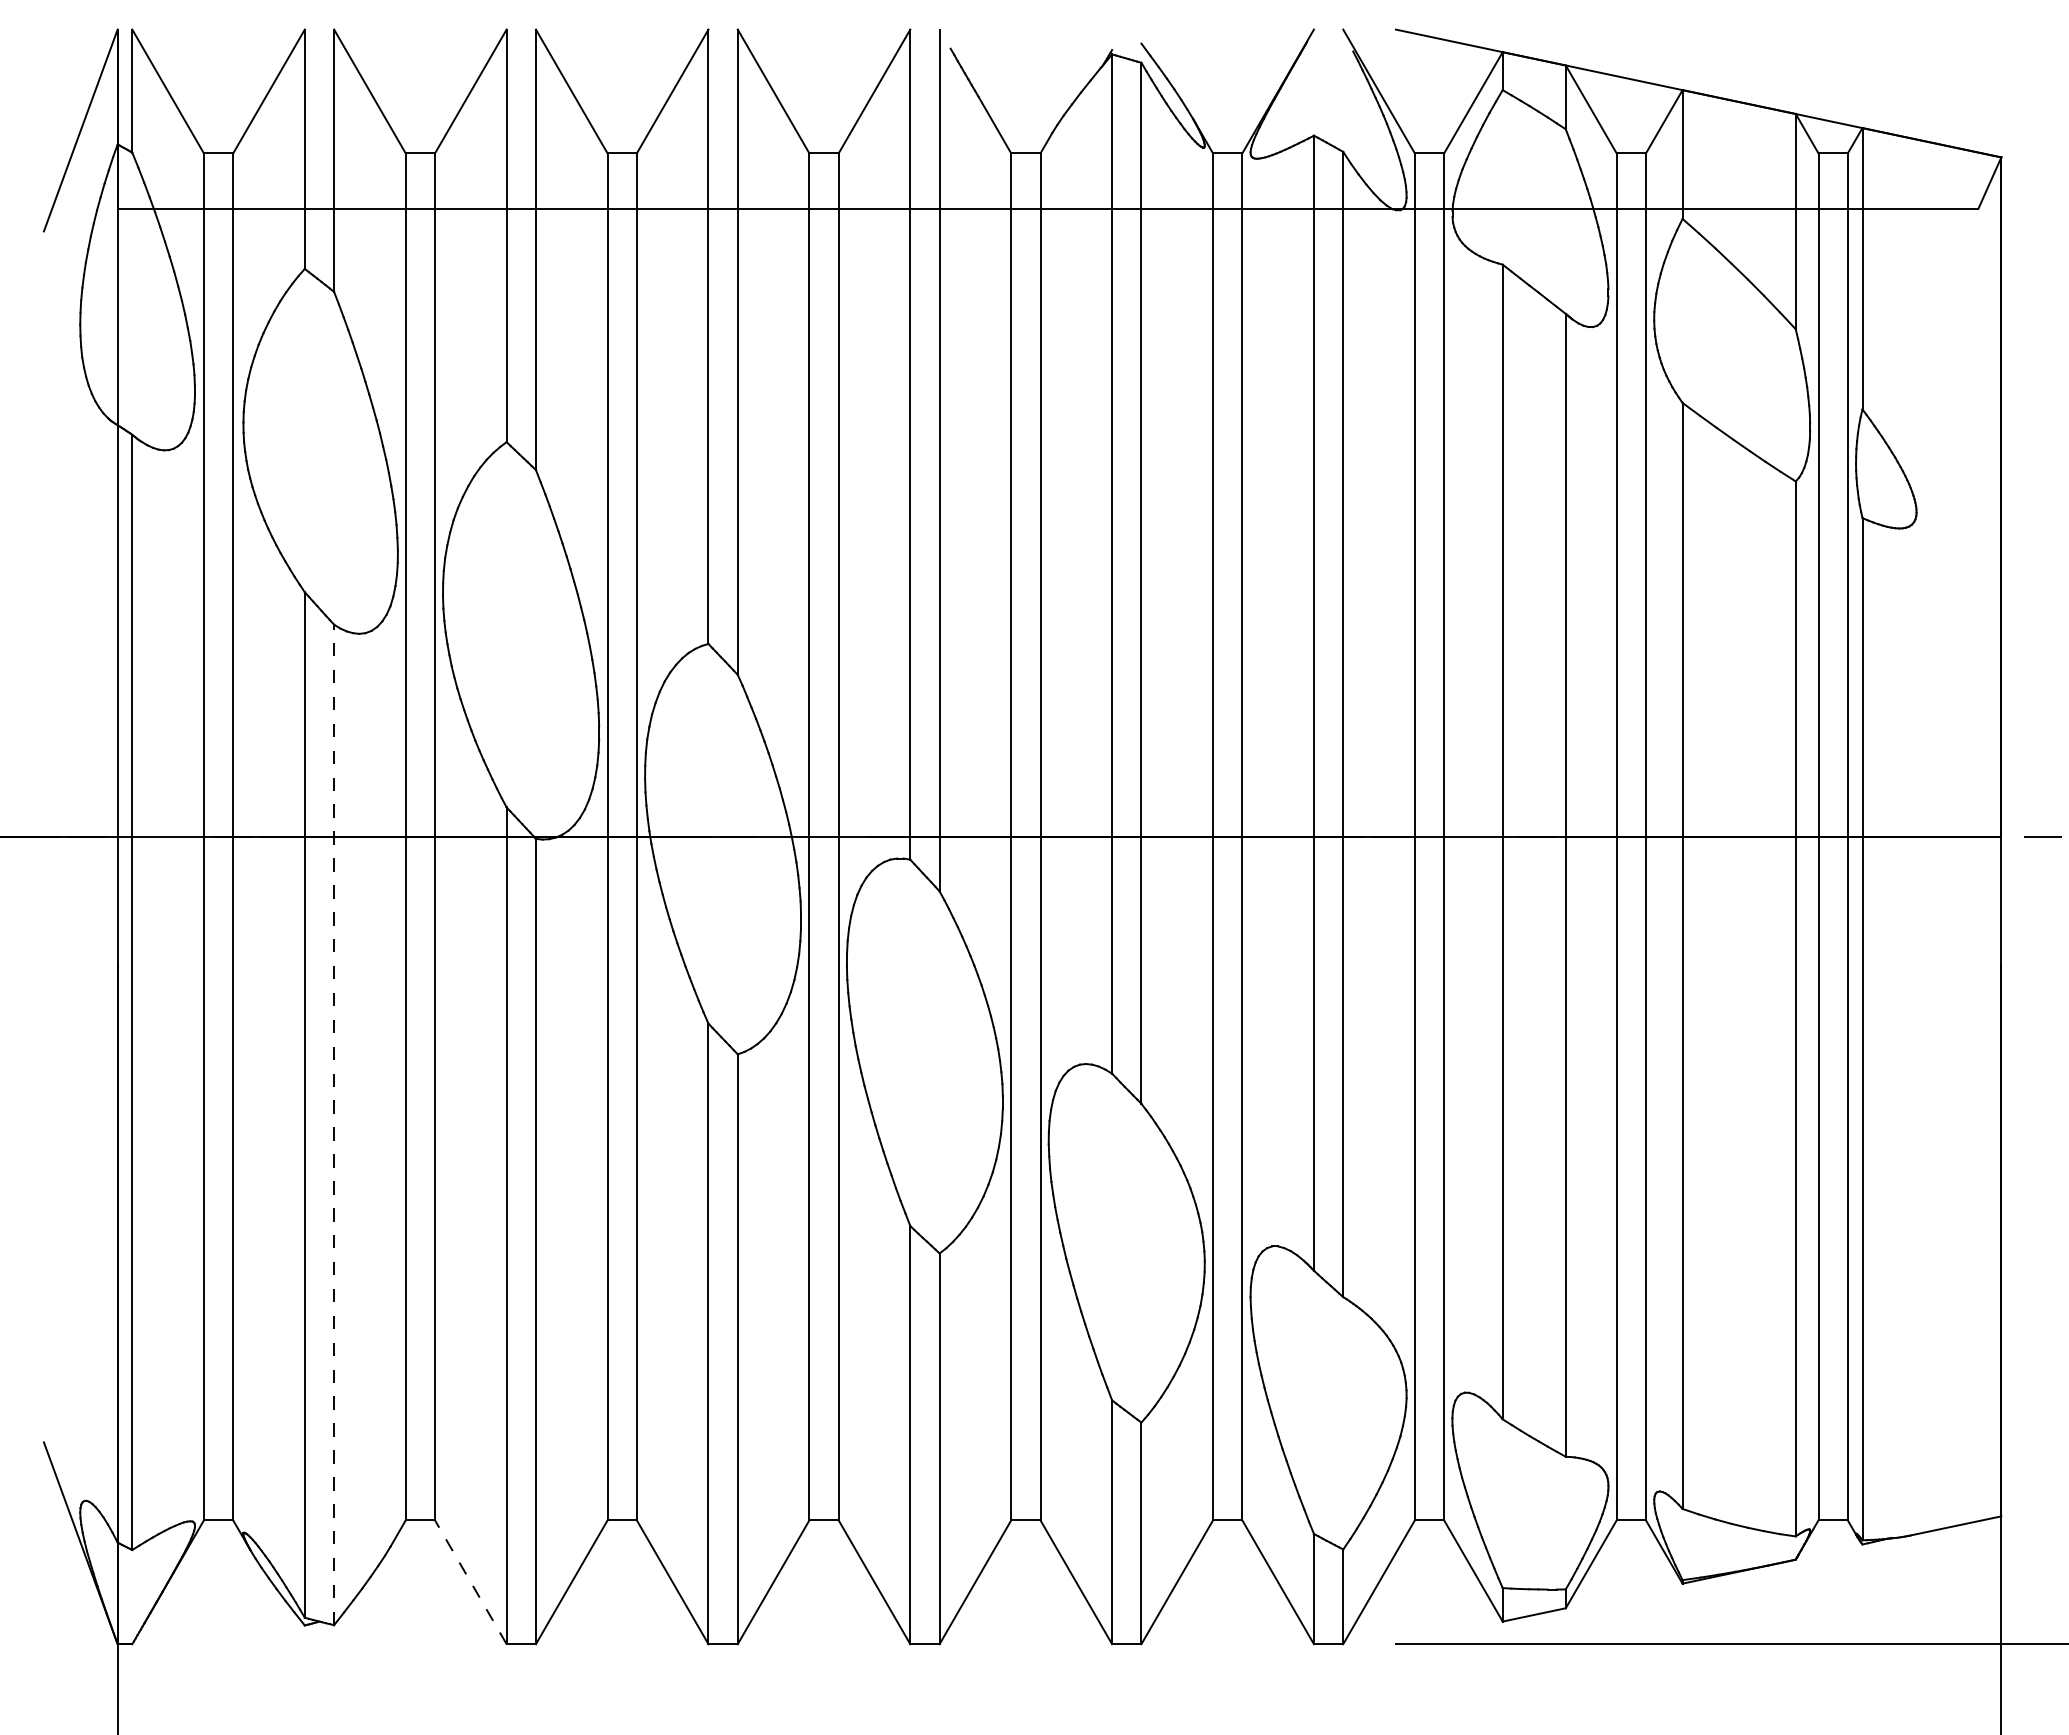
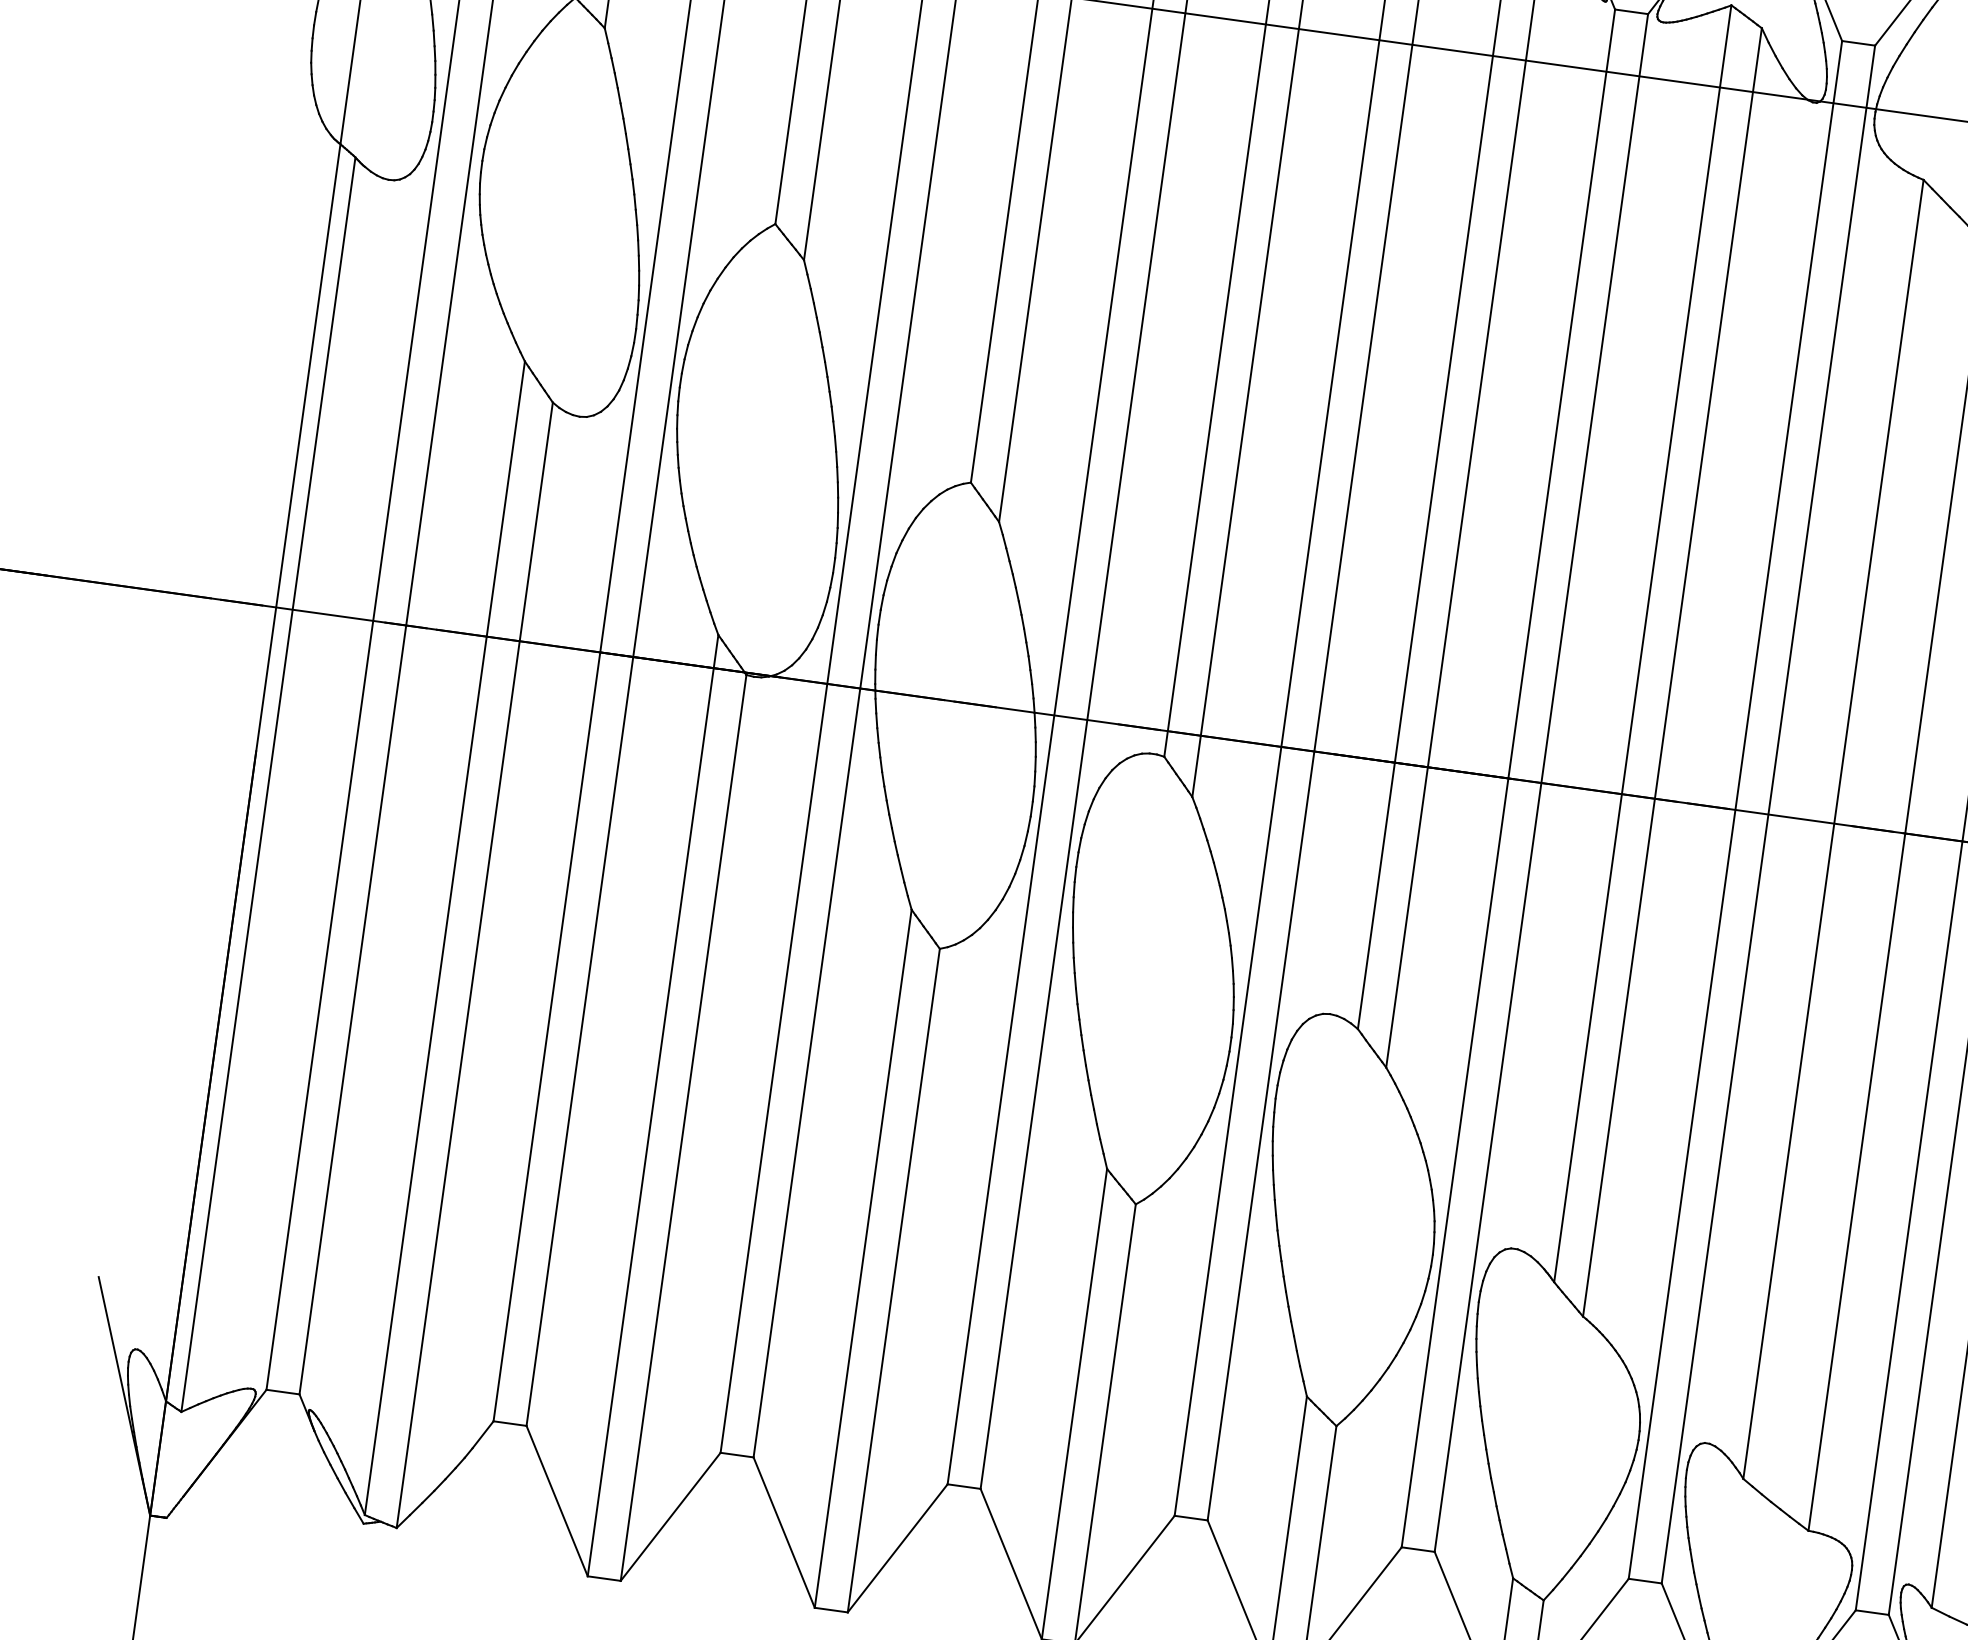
line: (334, 1124) -> (475, 964), dashed -> solid
line: (470, 1581) -> (556, 1500), dashed -> solid

